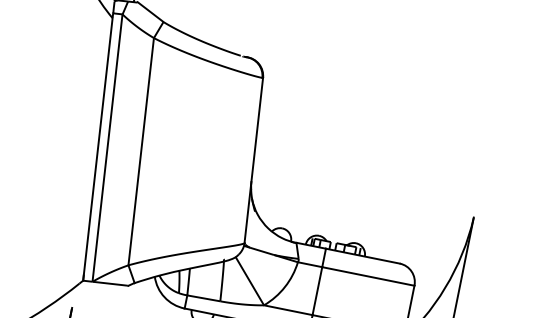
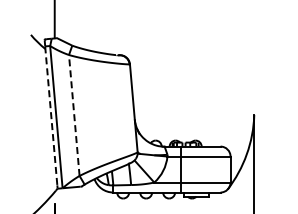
line: (97, 148) -> (51, 118), solid -> dashed
line: (141, 151) -> (74, 115), solid -> dashed

